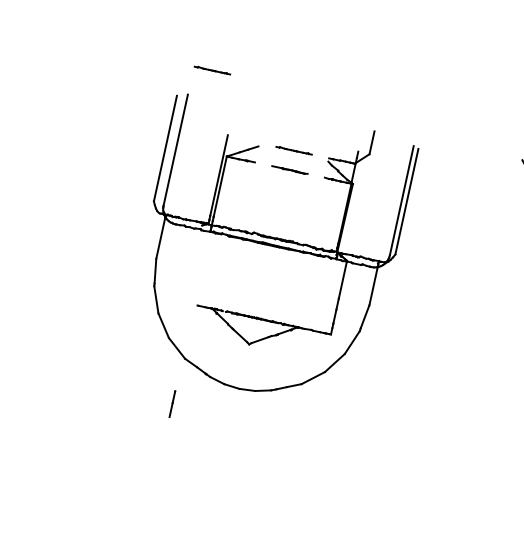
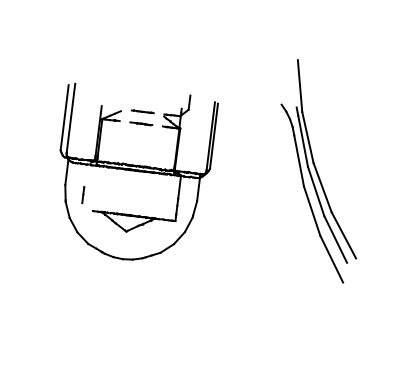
line: (212, 70) -> (88, 67), removed
line: (172, 404) -> (83, 195), moved

